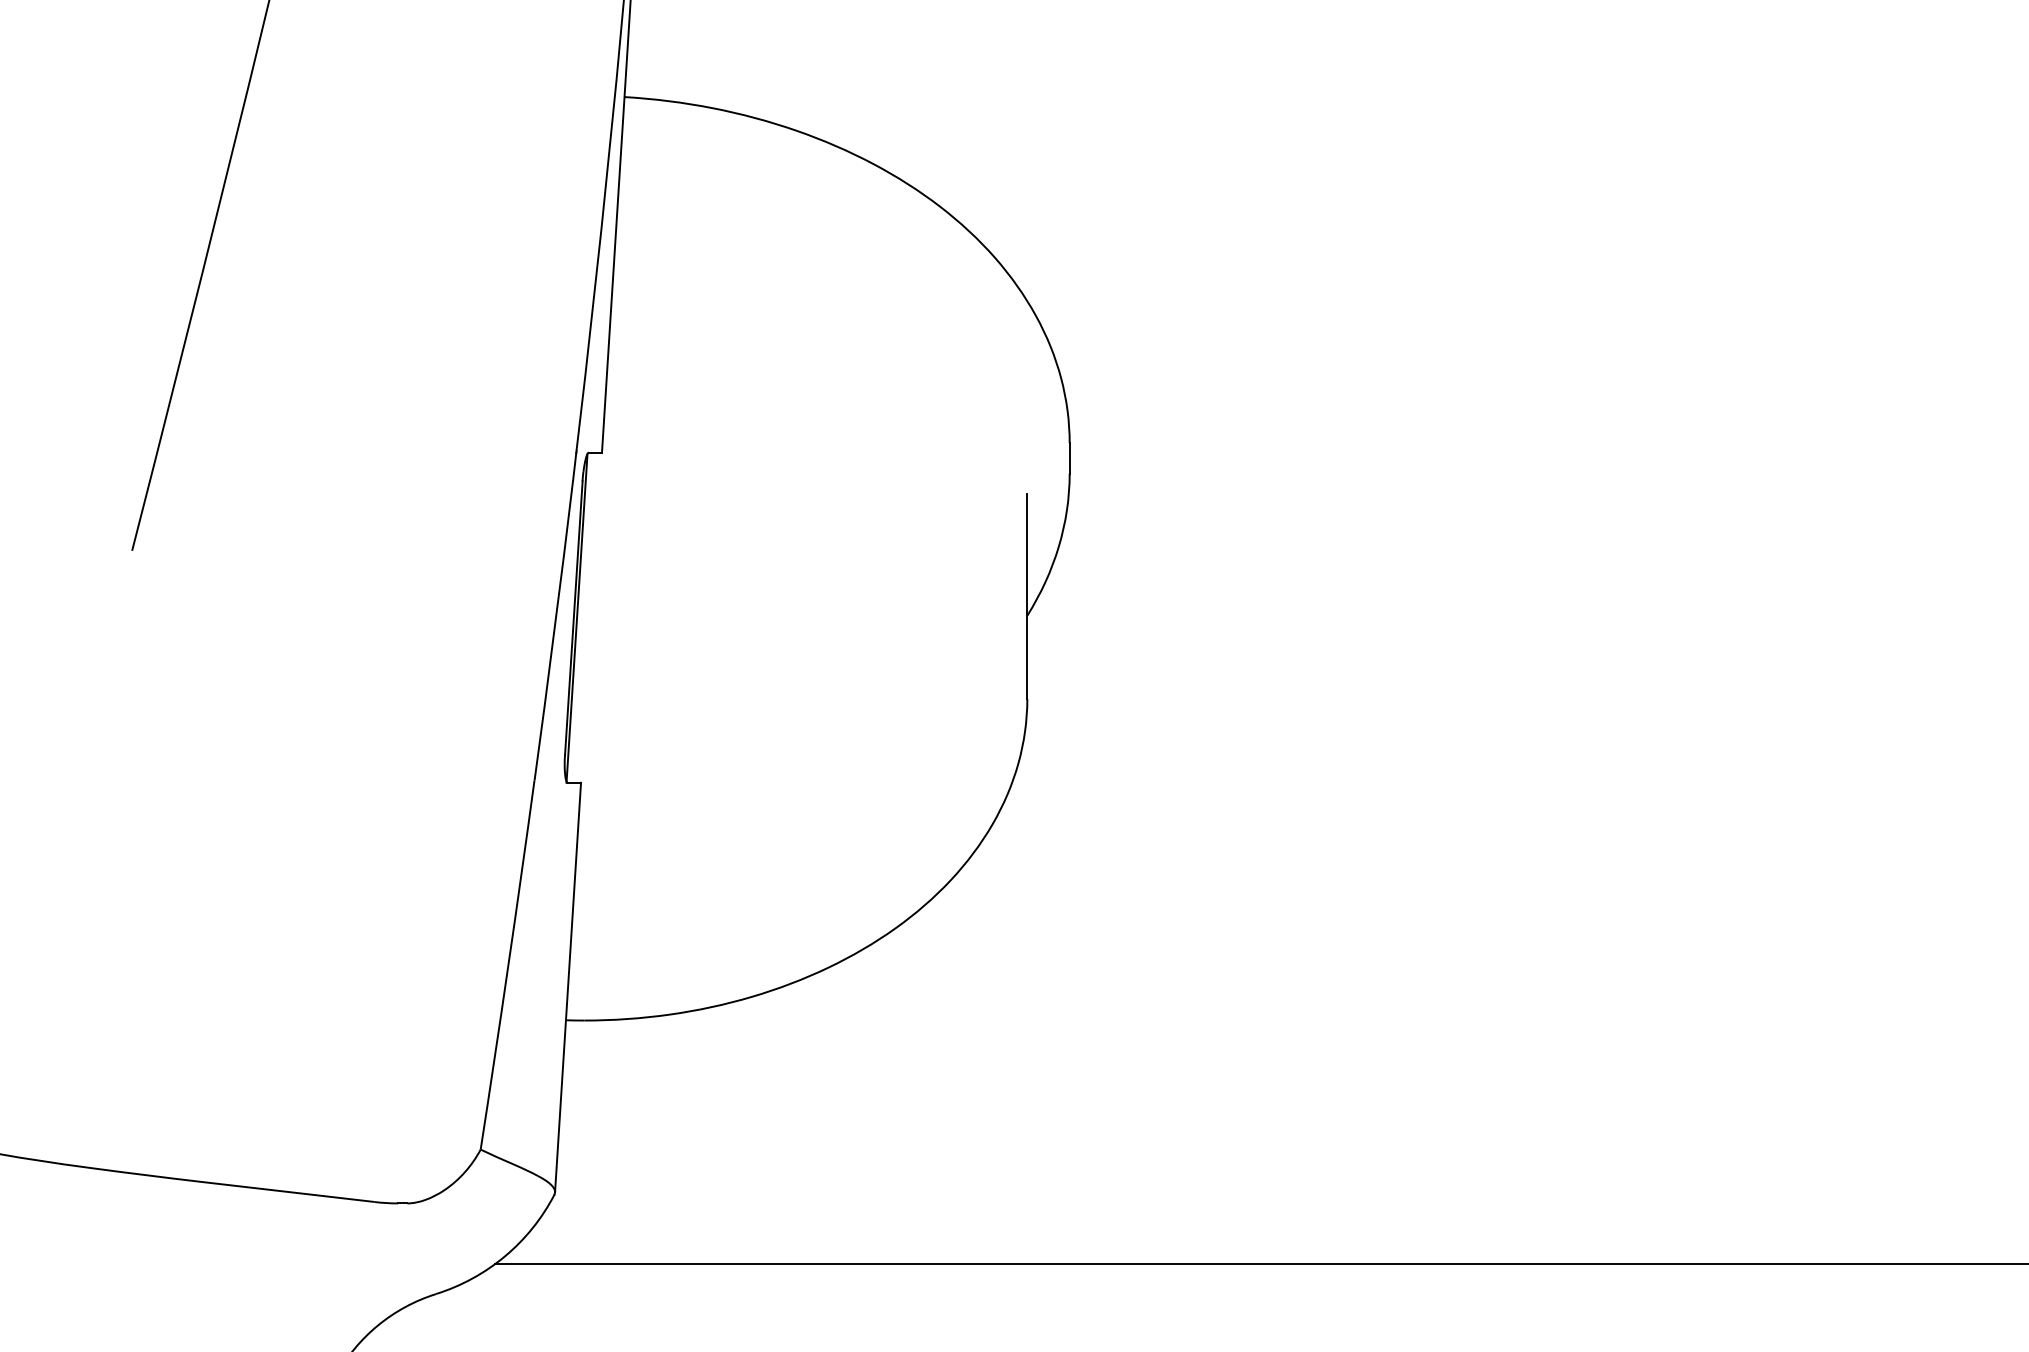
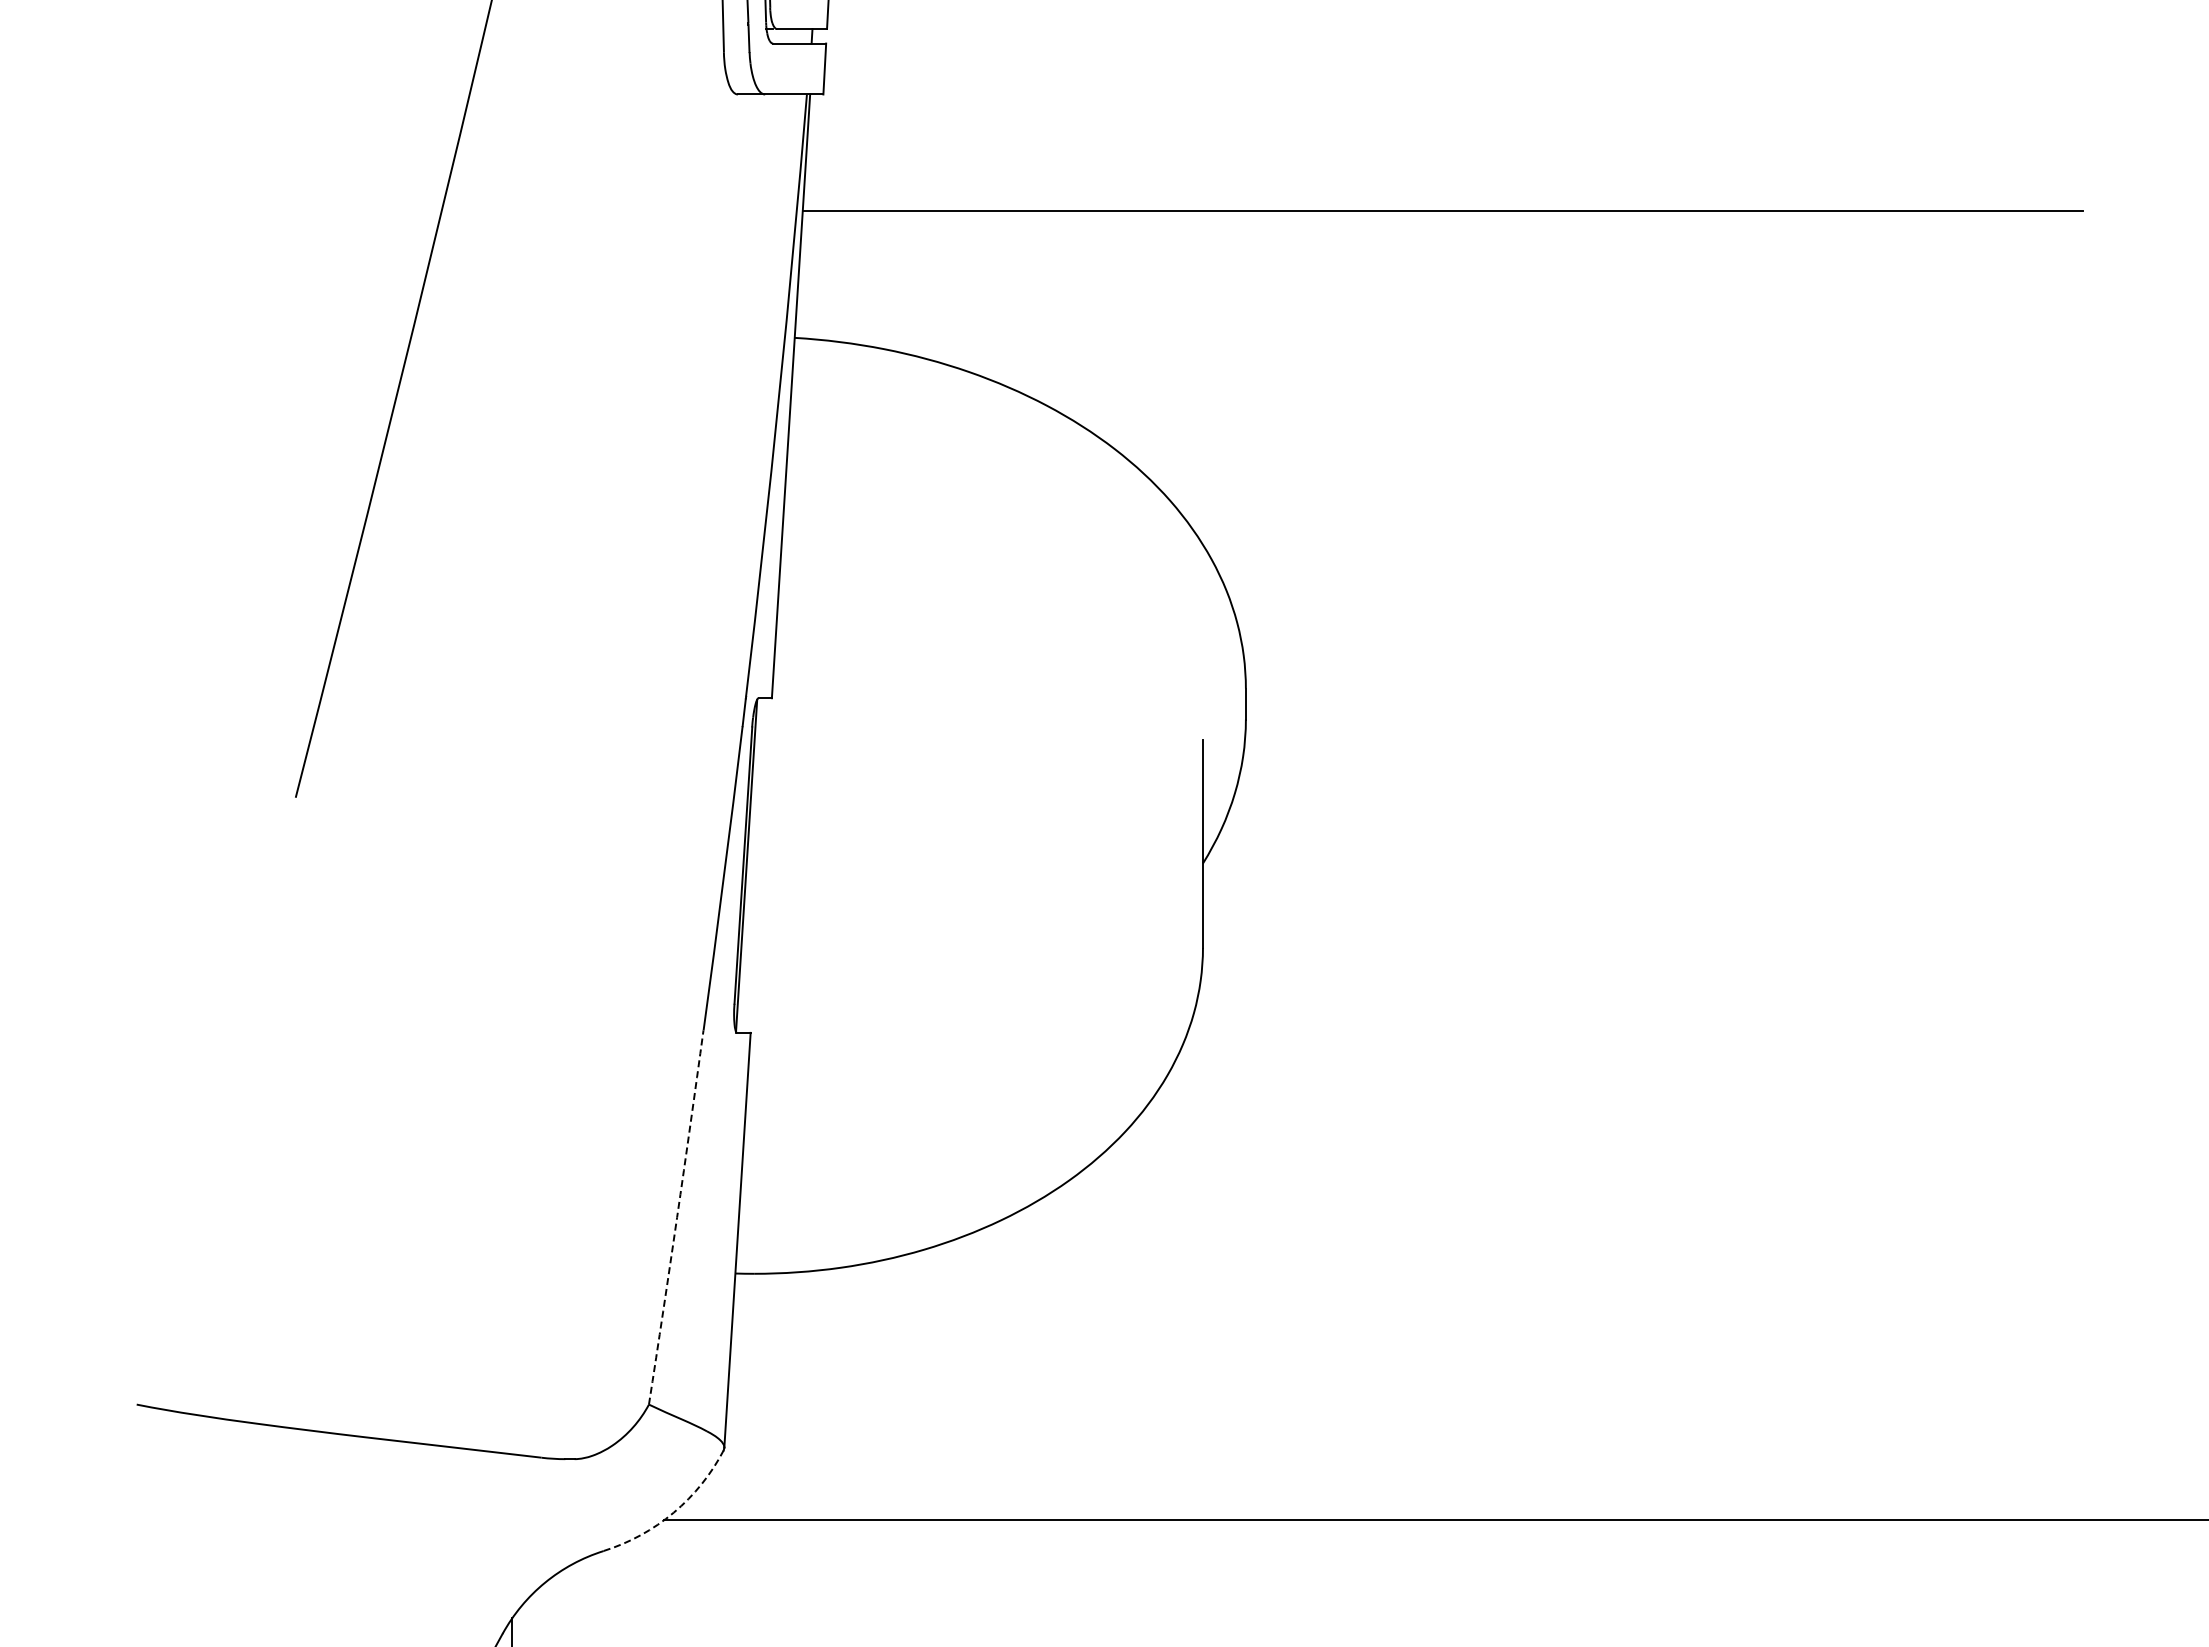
arc: (508, 964) -> (677, 1217), solid -> dashed
arc: (504, 1256) -> (673, 1512), solid -> dashed

